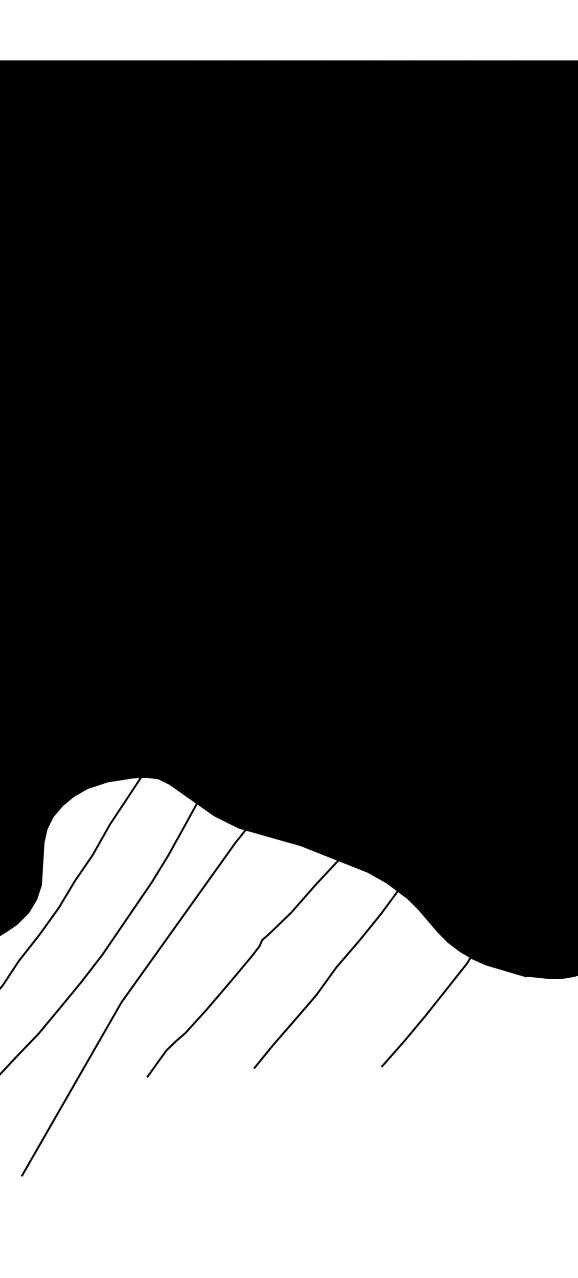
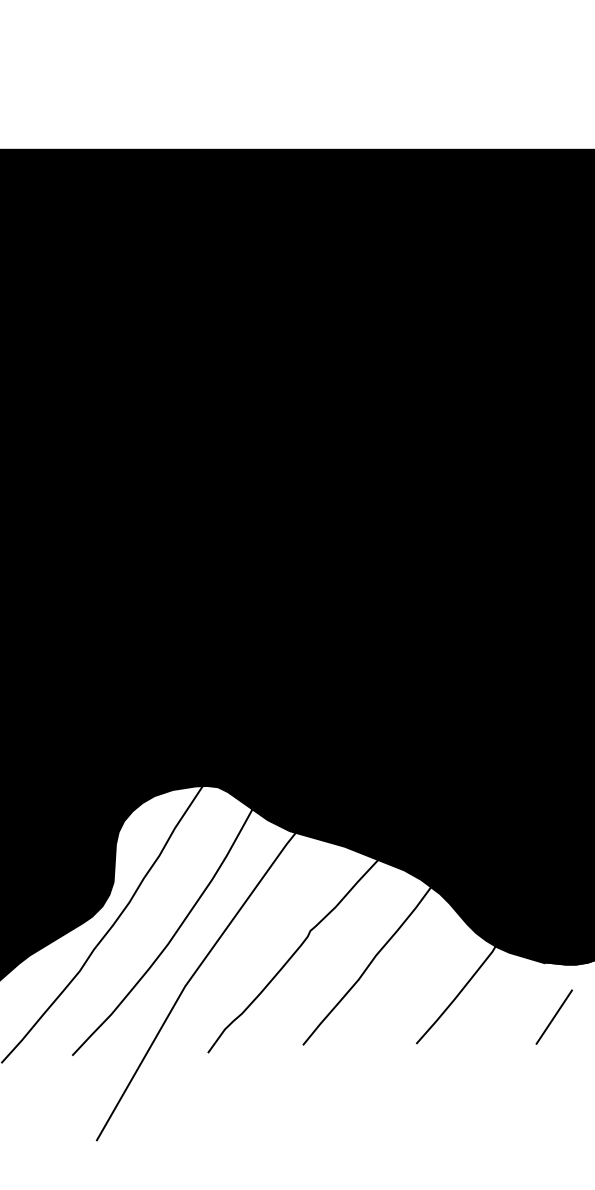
line: (535, 1036) -> (553, 1016), added

